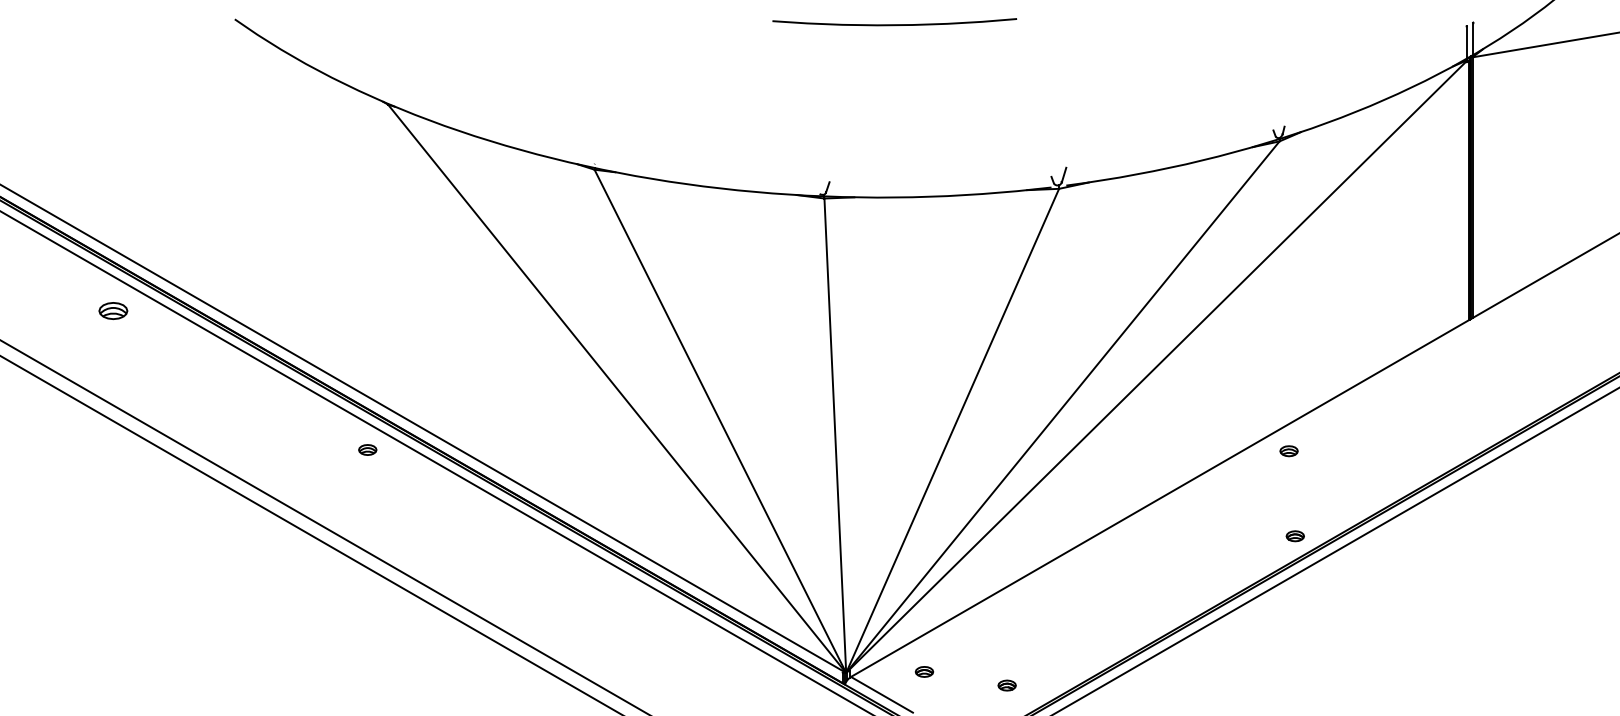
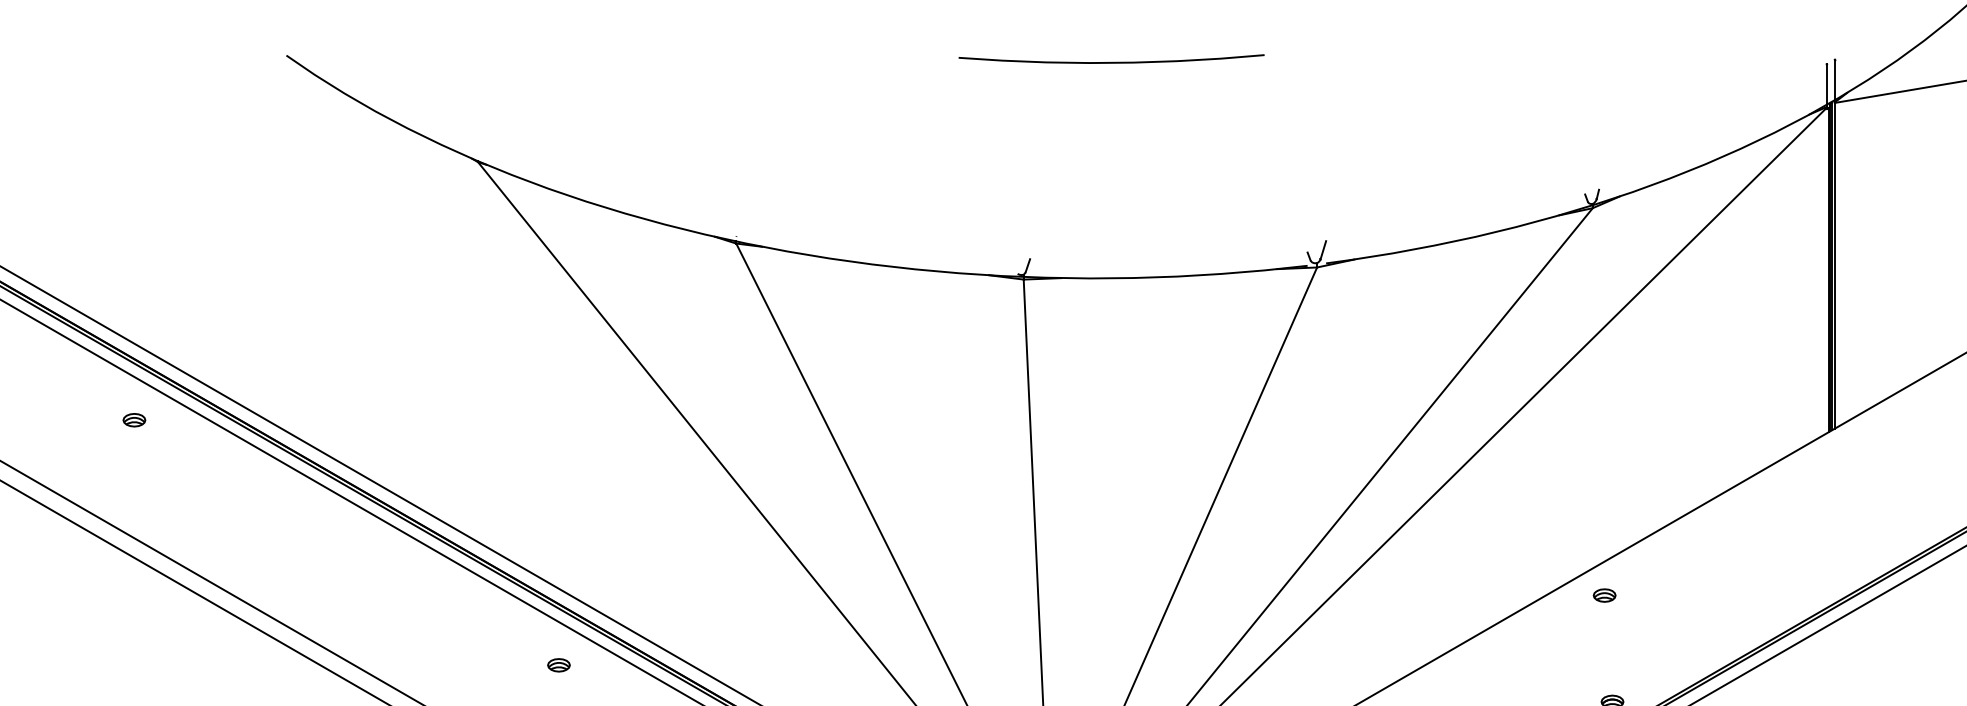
part: (112, 310) -> (133, 419), size x0.62
part: (367, 449) -> (558, 664), moved

